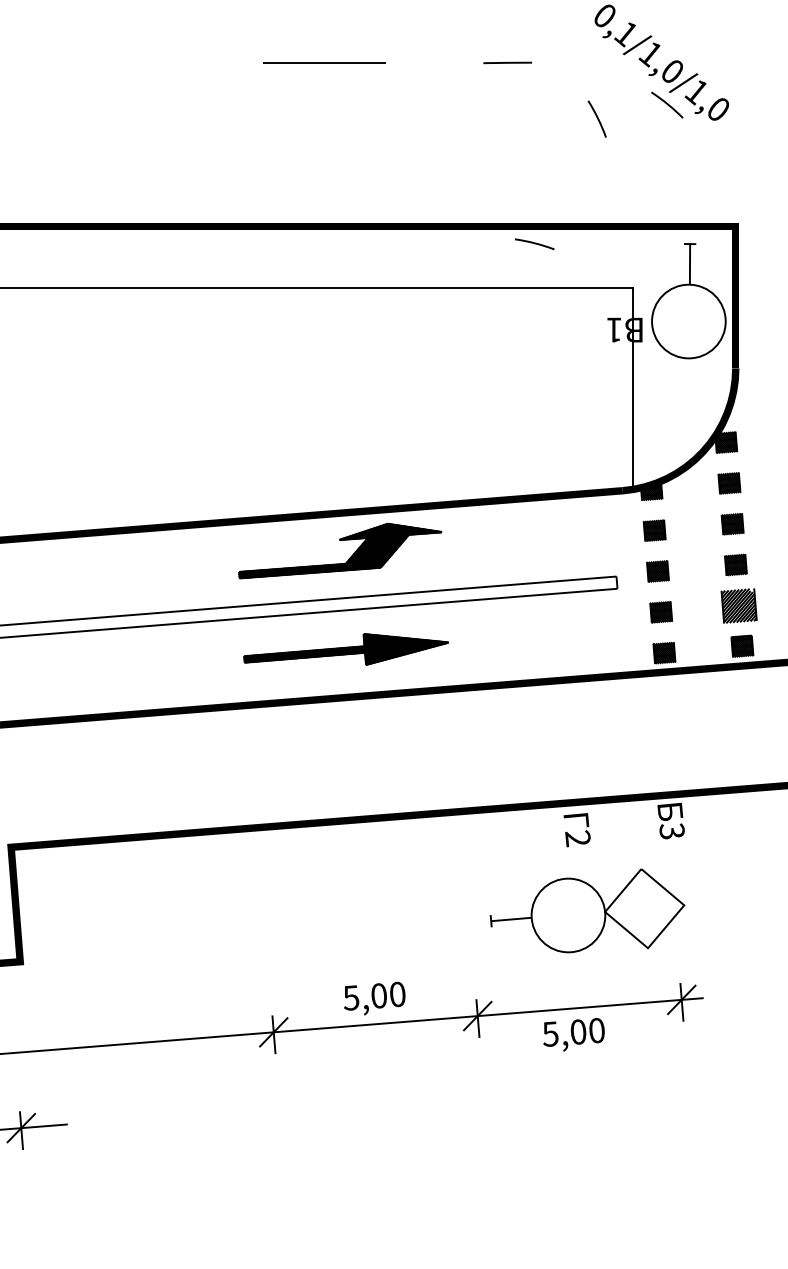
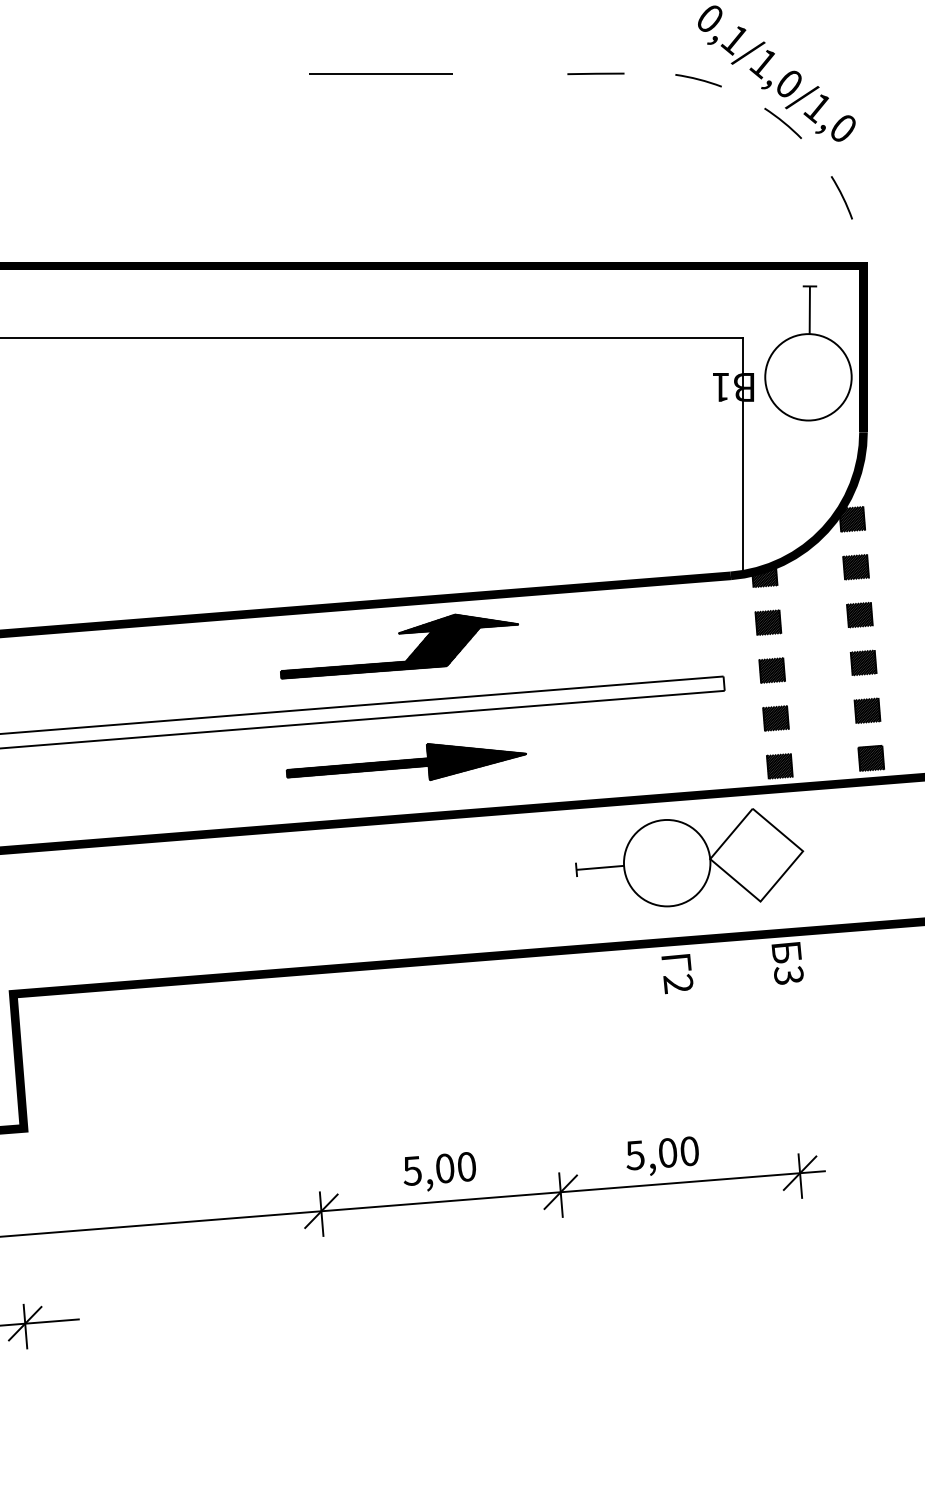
arc: (596, 118) -> (841, 196), moved
arc: (534, 244) -> (698, 80), moved
part: (739, 605) -> (867, 710), size x0.62
part: (587, 910) -> (689, 857), moved
text: (573, 1034) -> (662, 1155), moved

